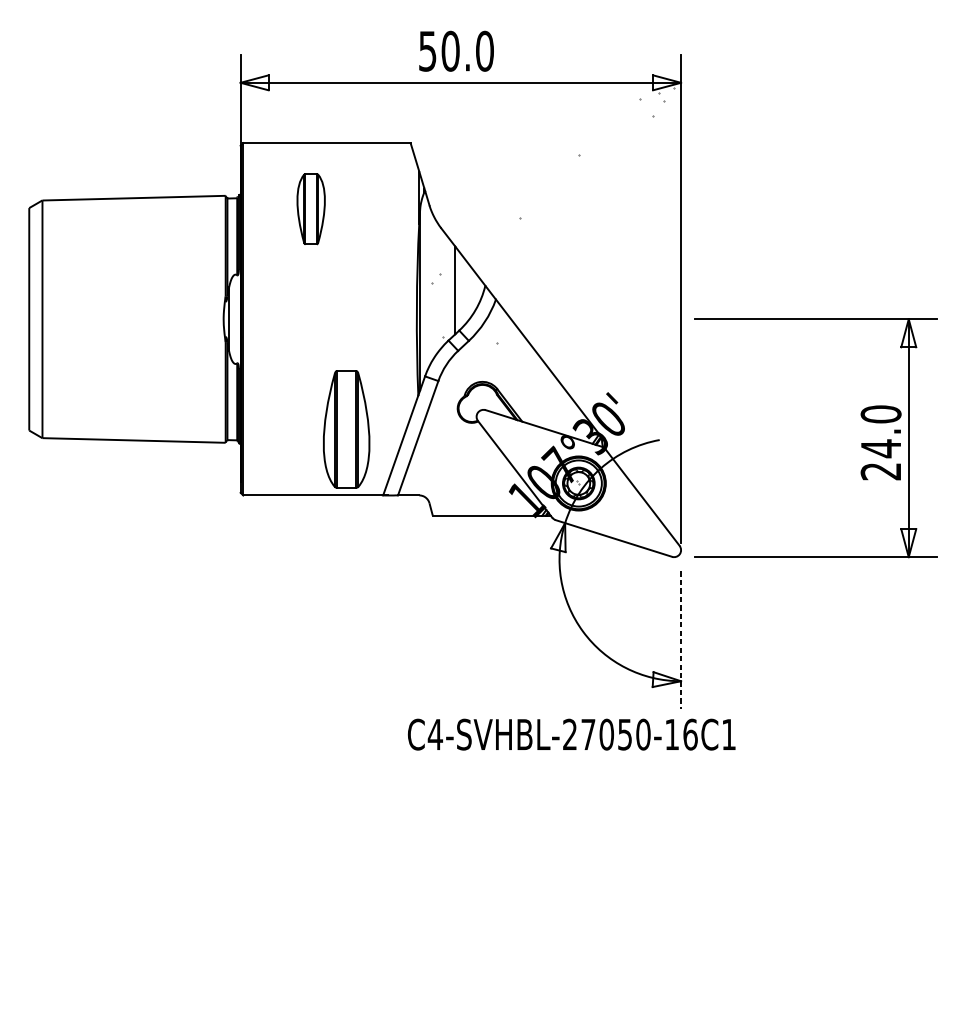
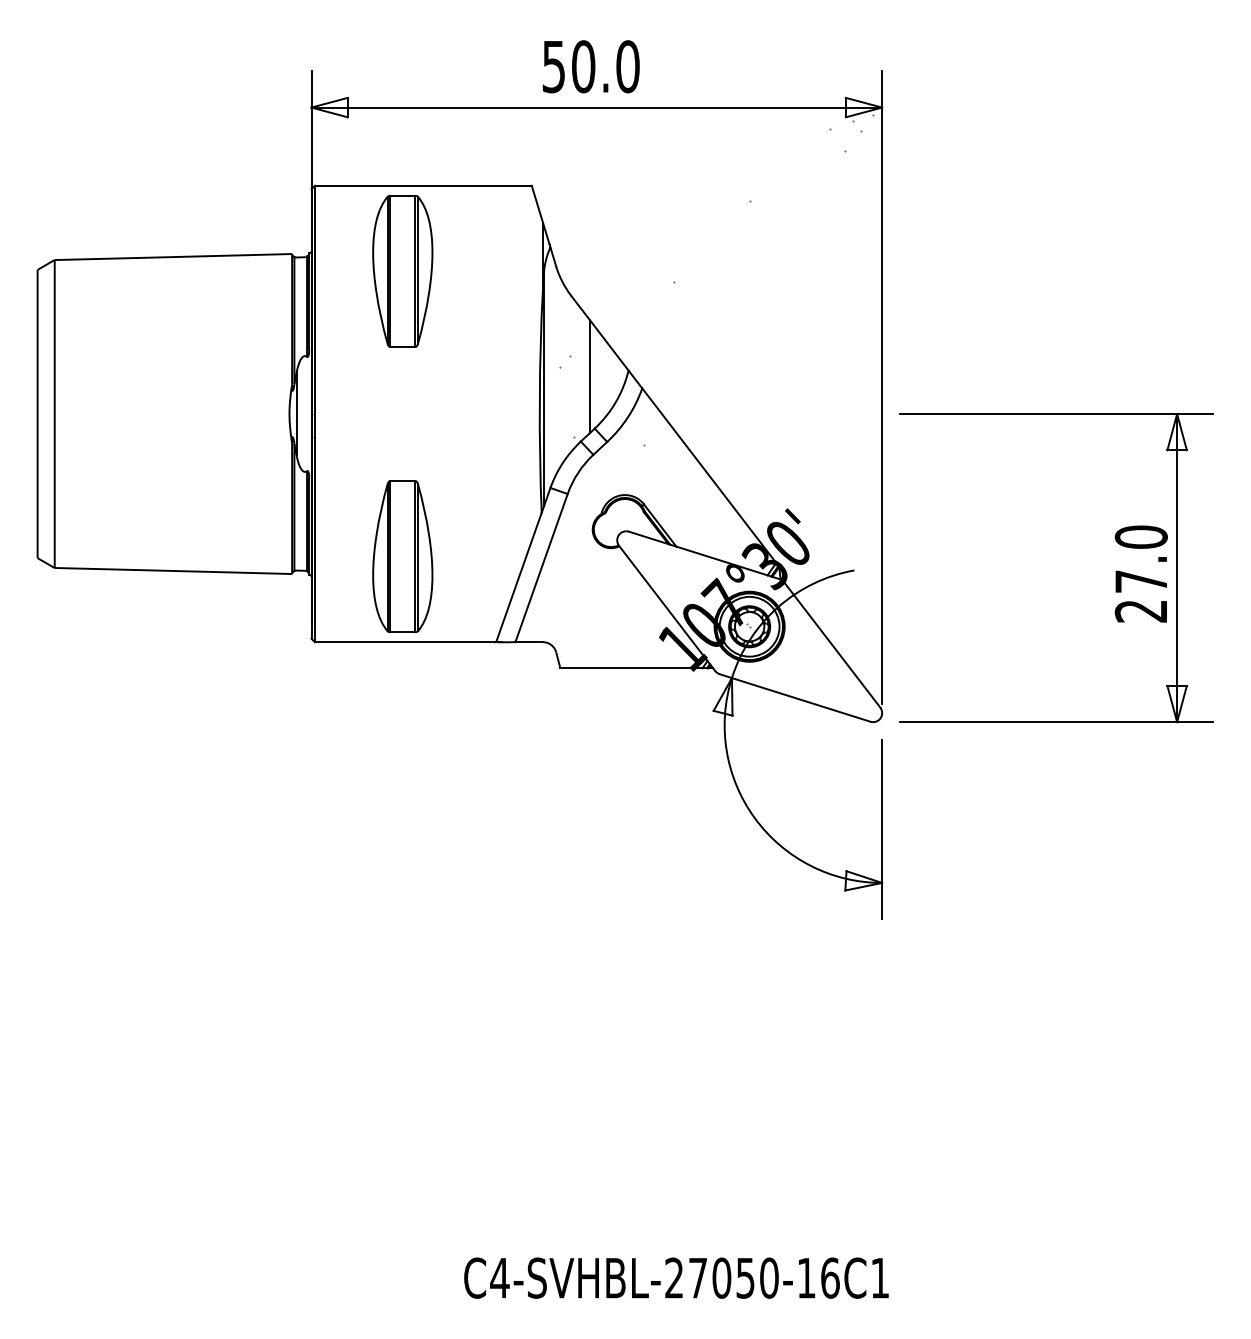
part: (310, 209) -> (402, 271), size x1.67
part: (346, 429) -> (402, 556), moved
text: (880, 448) -> (1140, 581), 24.0 -> 27.0
line: (681, 640) -> (882, 830), dashed -> solid
text: (571, 734) -> (676, 1277), moved

